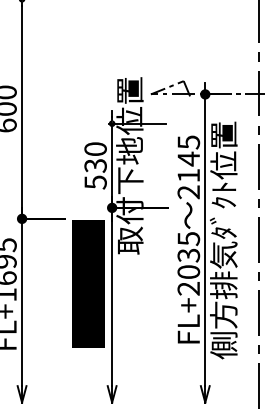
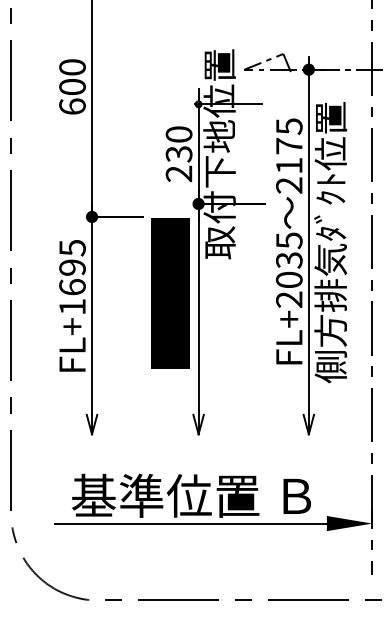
text: (188, 159) -> (289, 146), 2145 -> 2175
text: (95, 182) -> (178, 173), 530 -> 230

